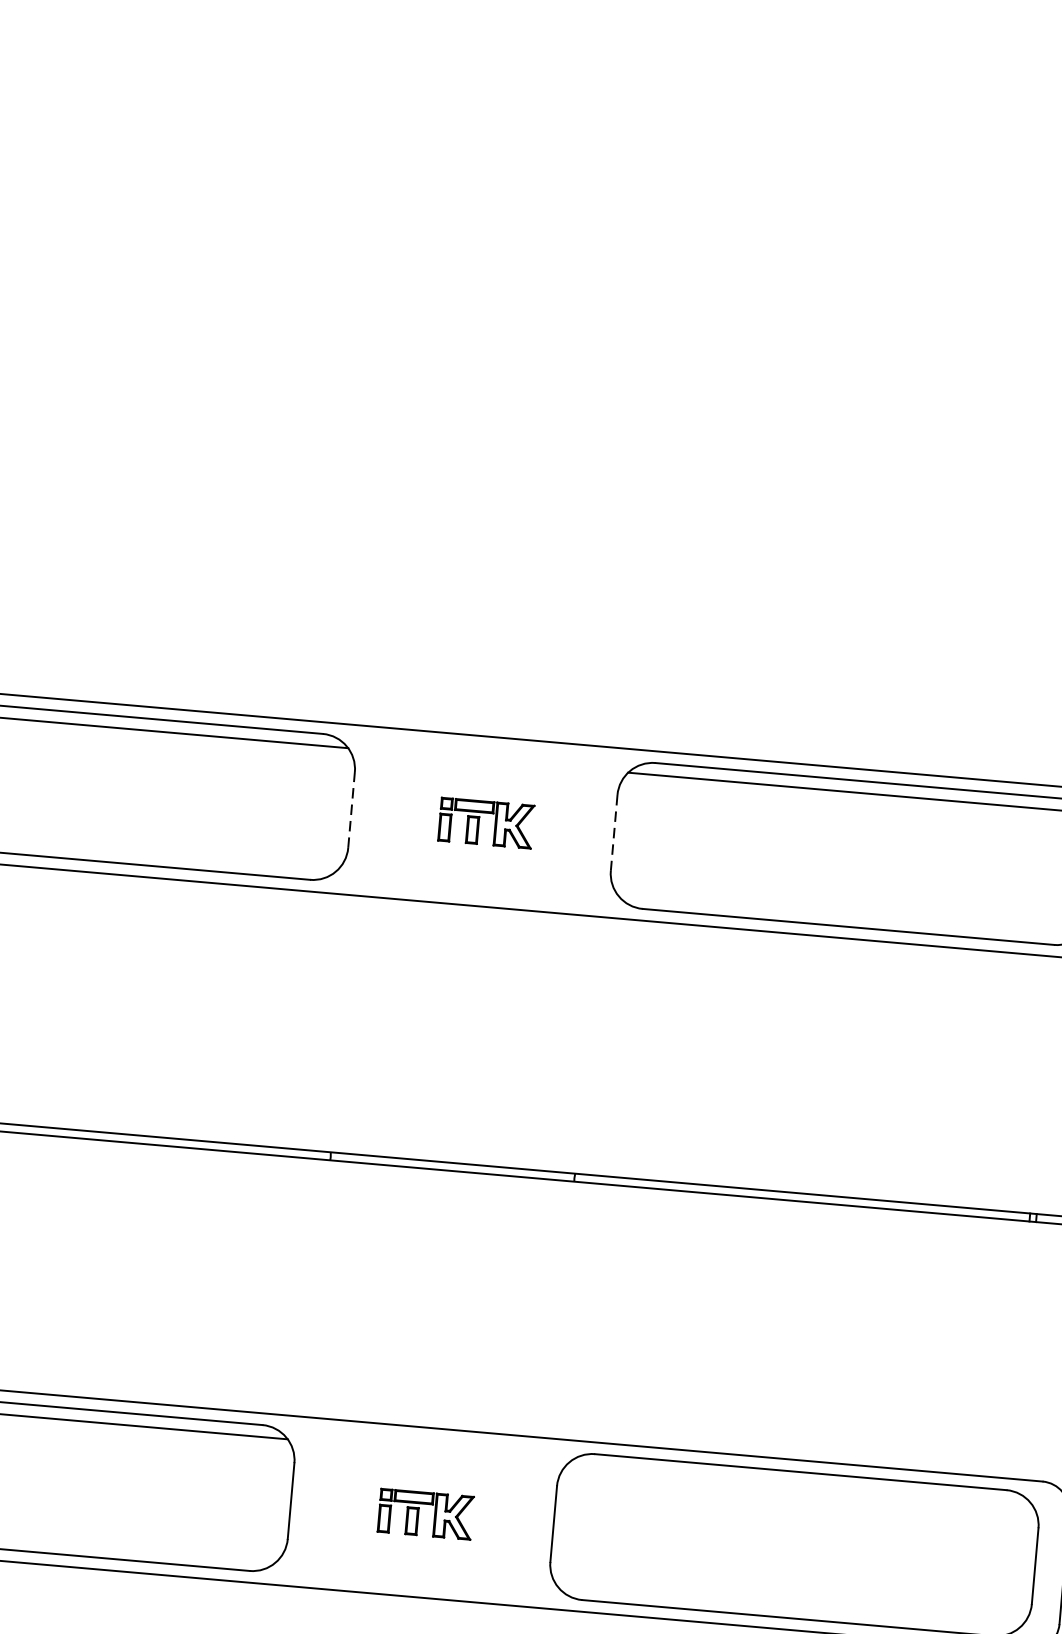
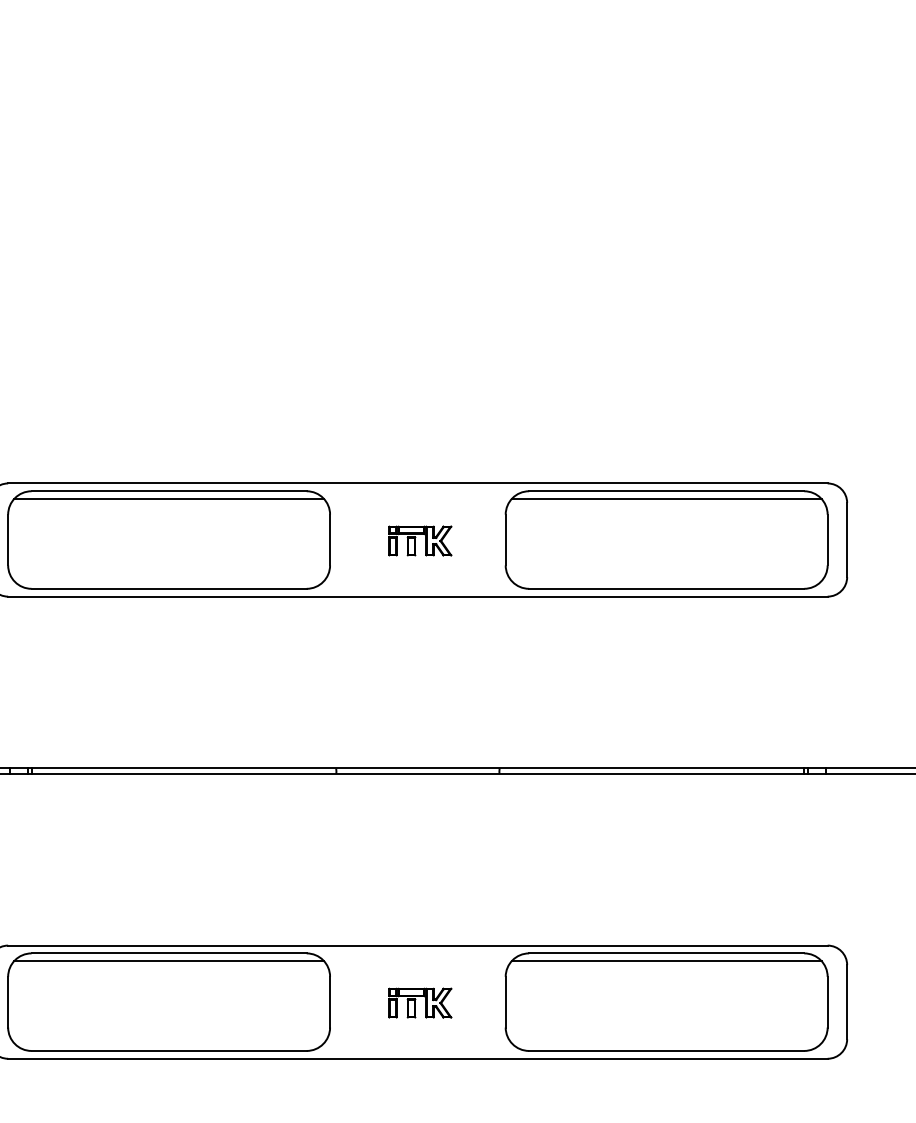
line: (352, 809) -> (330, 539), dashed -> solid
line: (613, 833) -> (505, 540), dashed -> solid
line: (799, 1484) -> (666, 961), added

